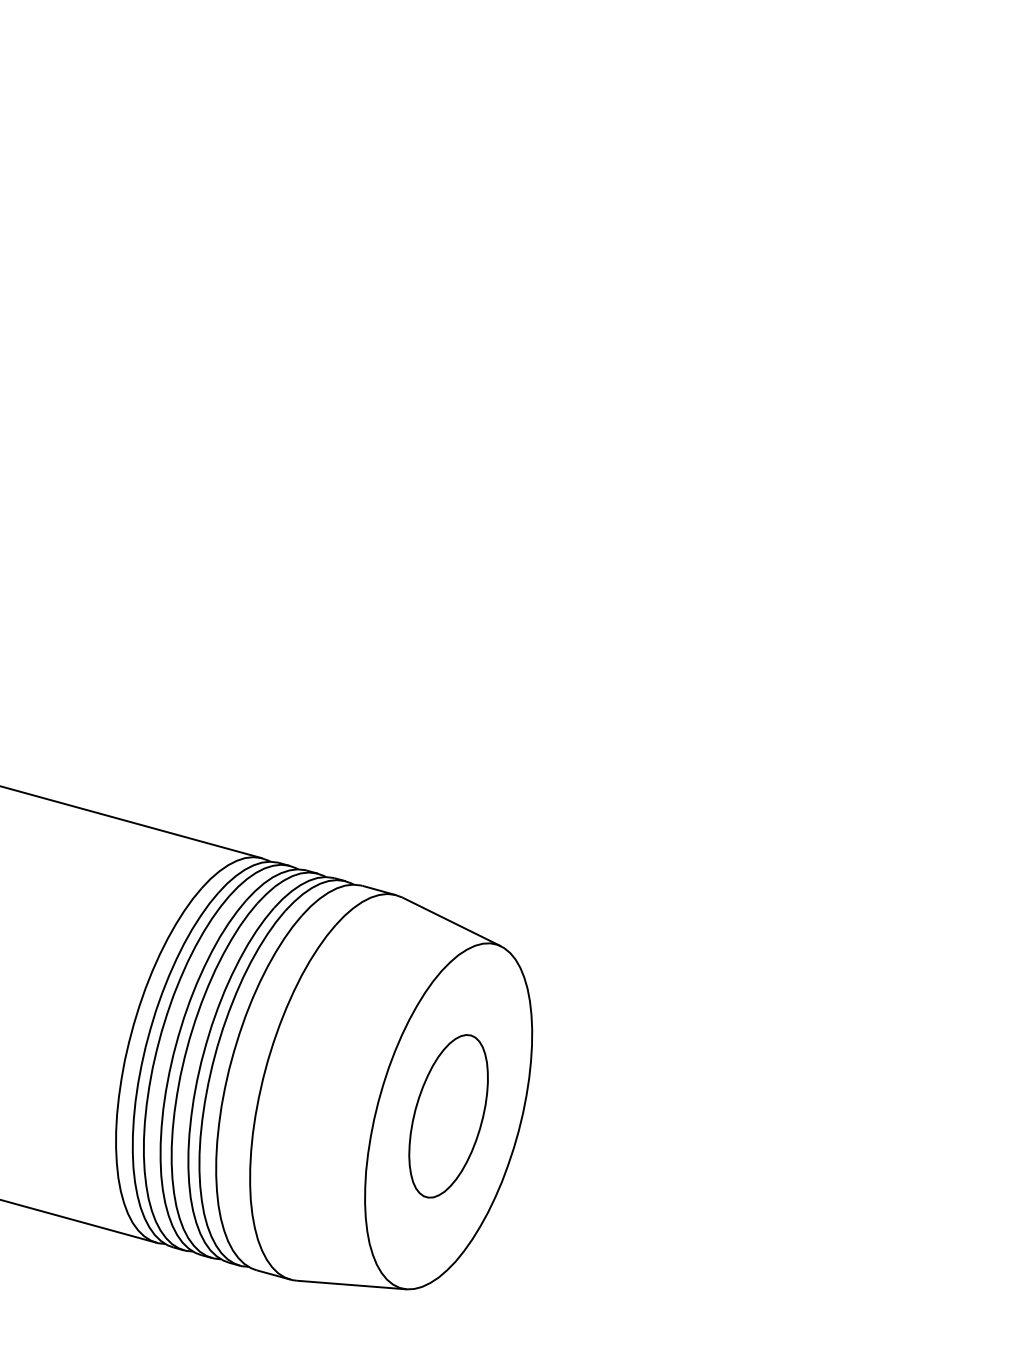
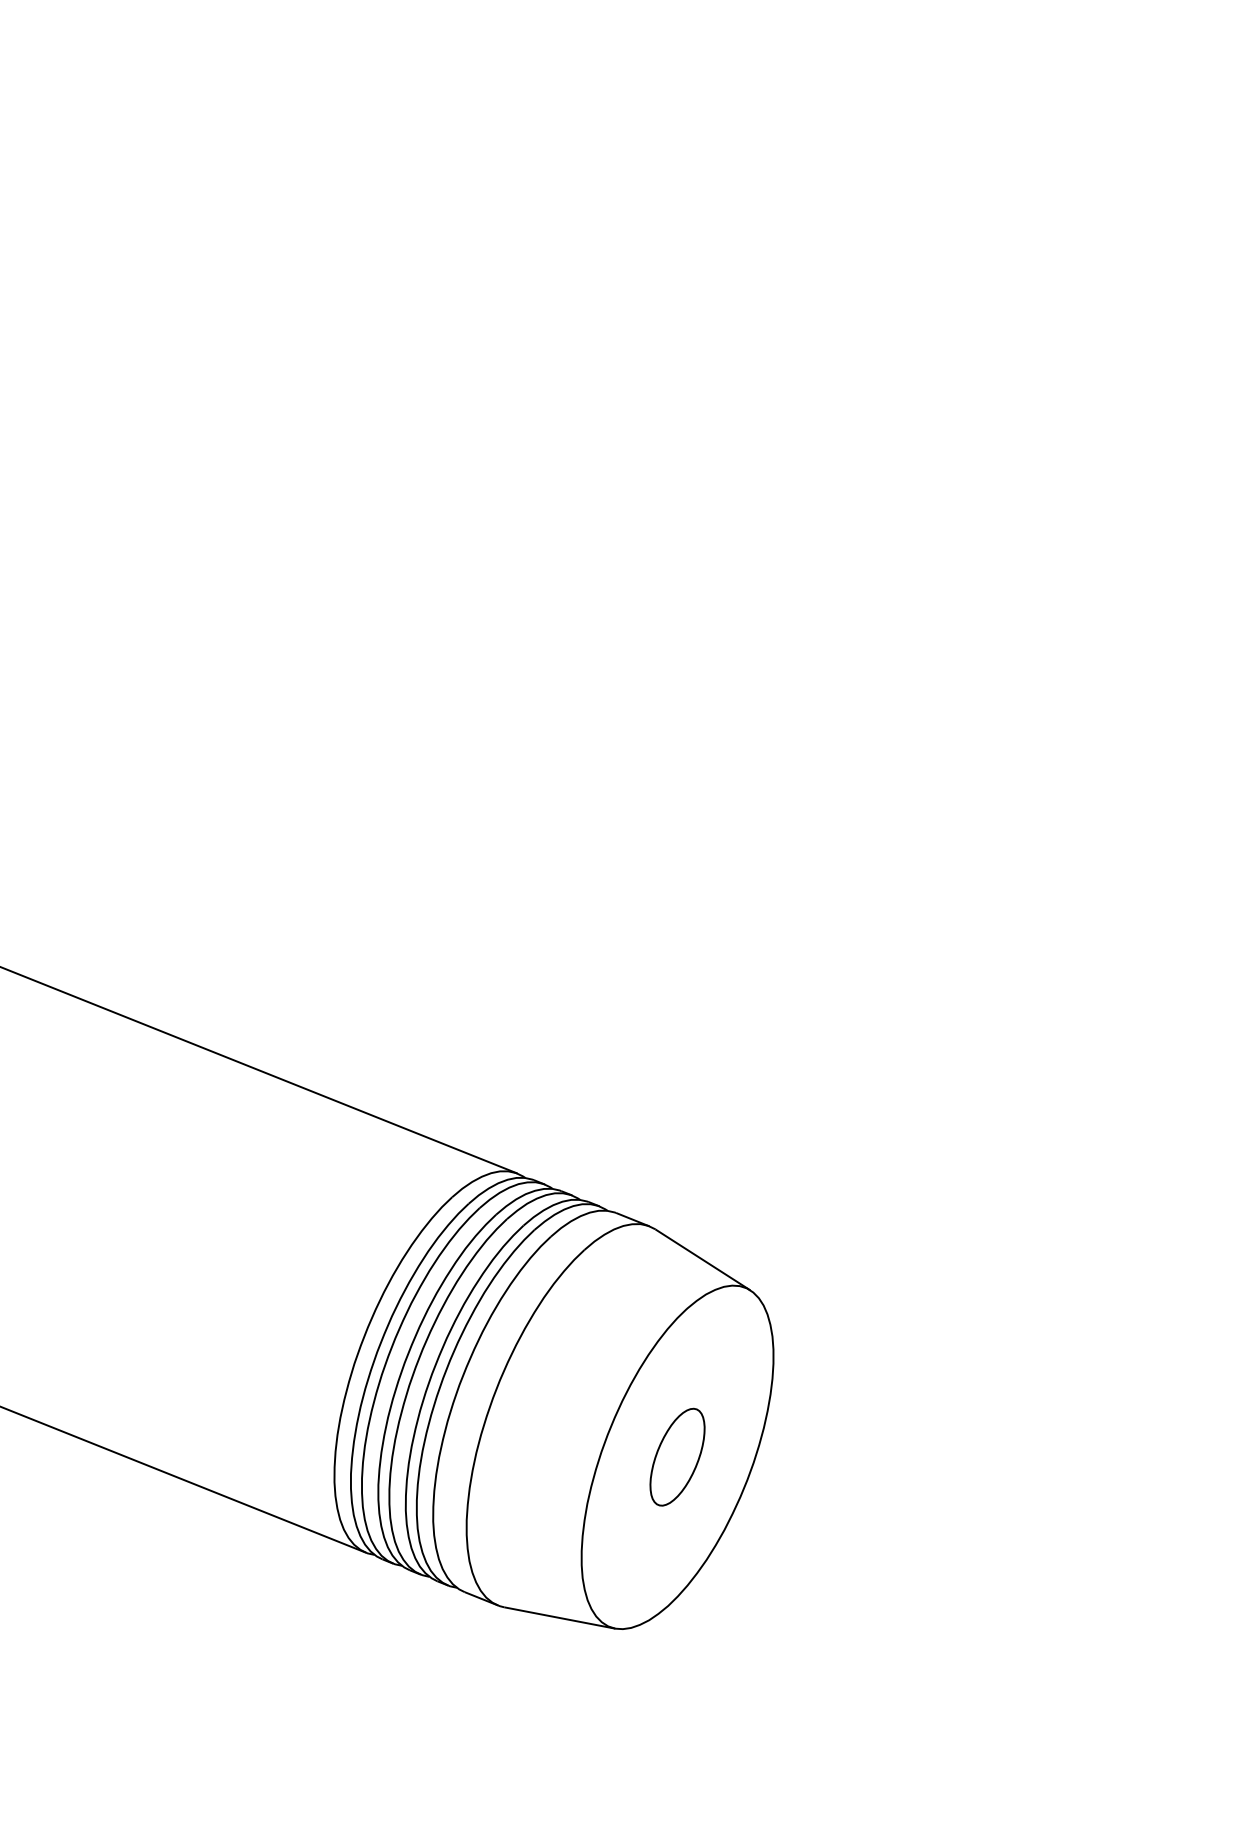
part: (448, 1115) -> (677, 1456), size x0.6

